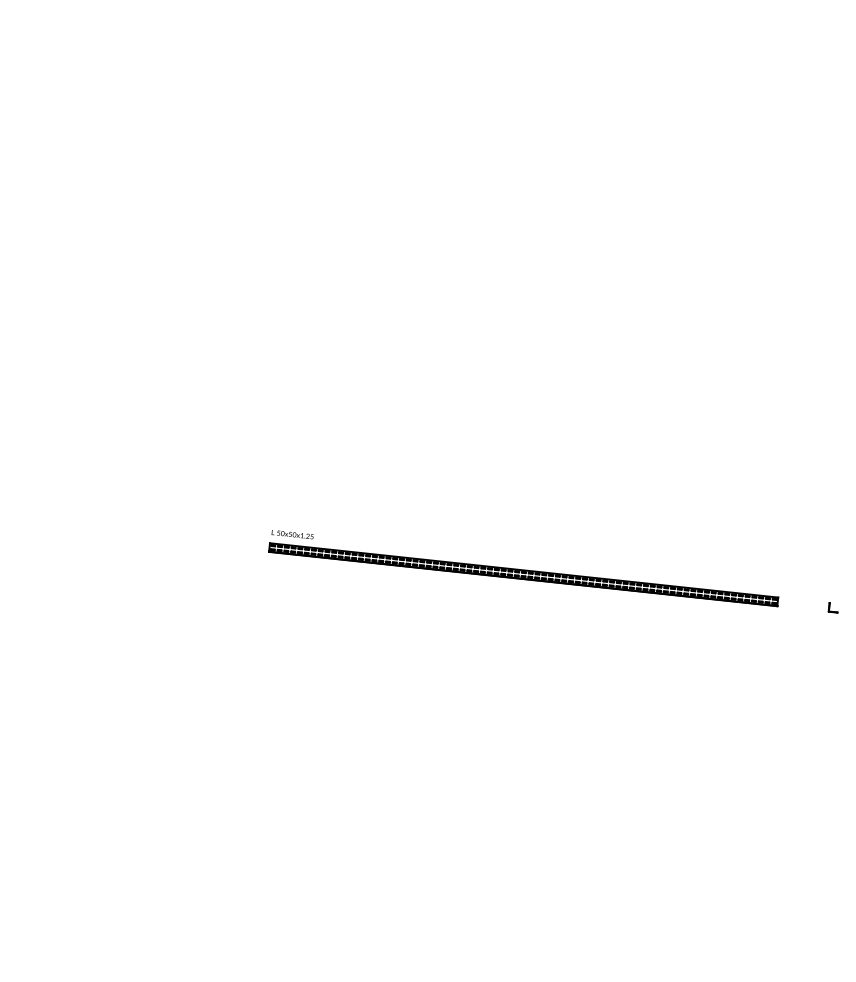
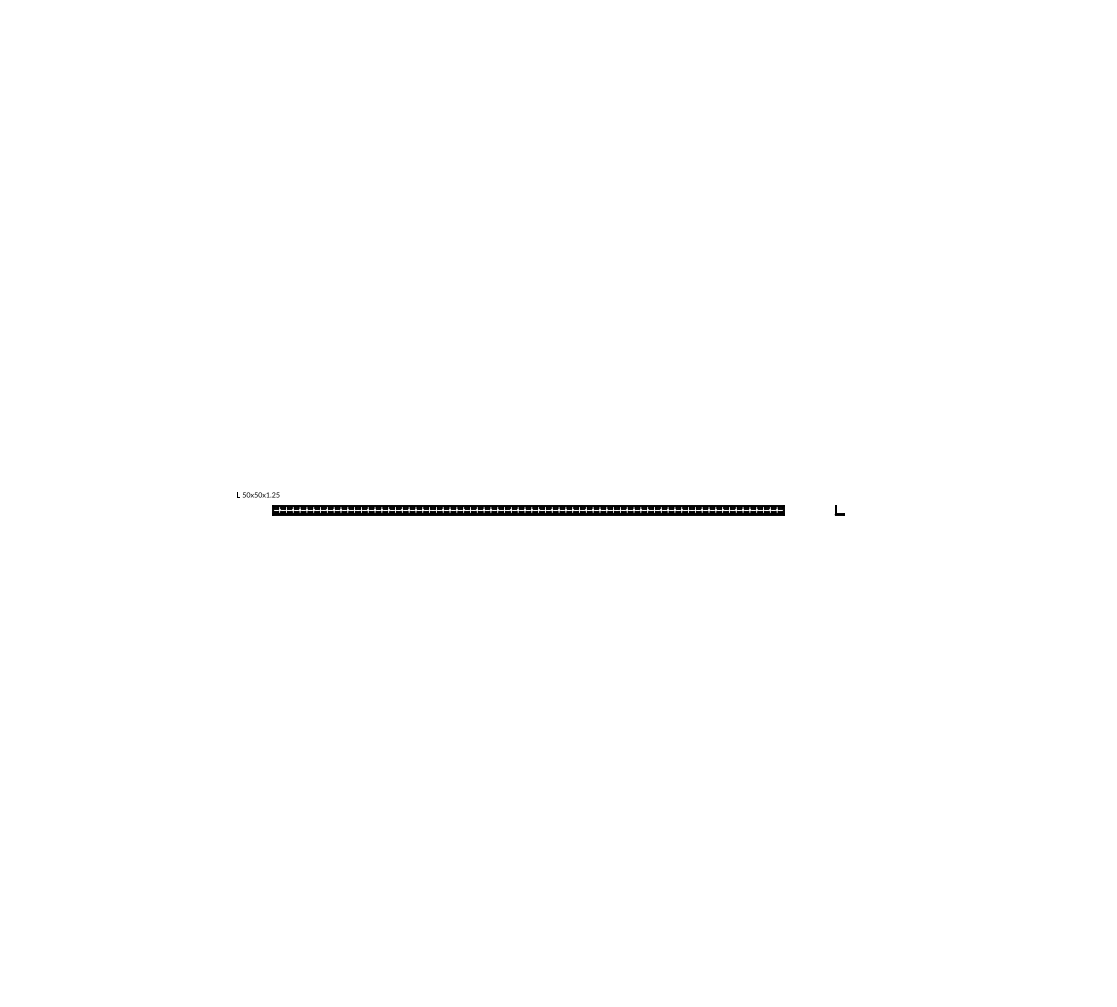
text: (292, 534) -> (258, 494), moved

